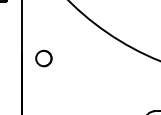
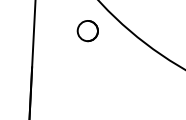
part: (43, 58) -> (87, 30), moved

